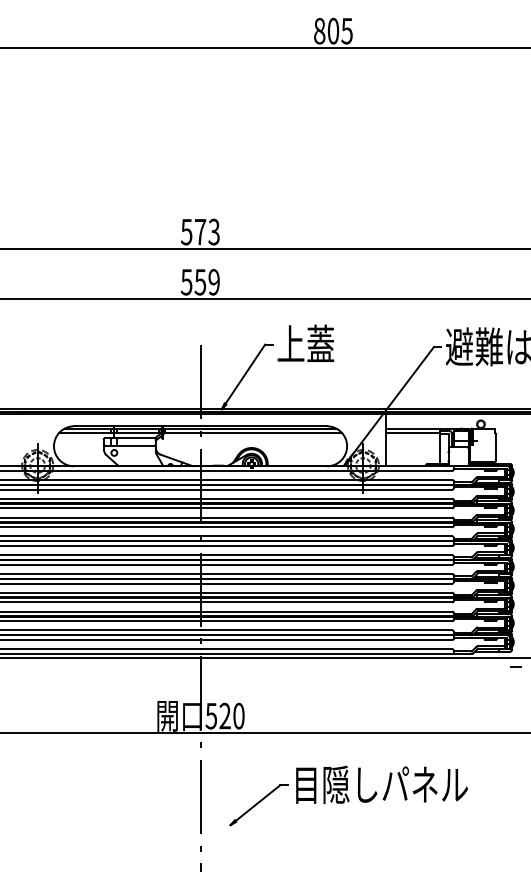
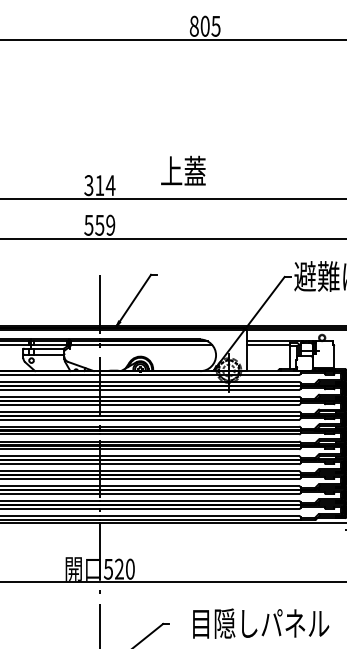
text: (200, 231) -> (99, 185), 573 -> 314
text: (305, 342) -> (183, 170), moved
text: (381, 784) -> (260, 623), moved

